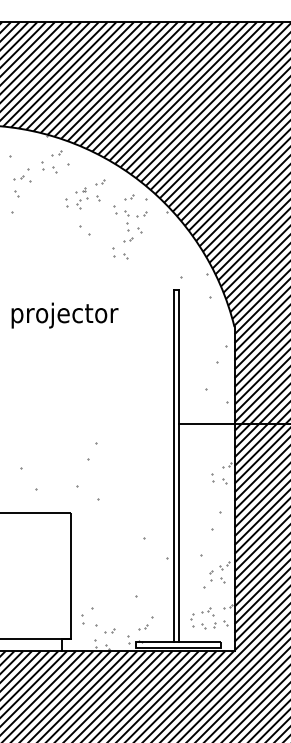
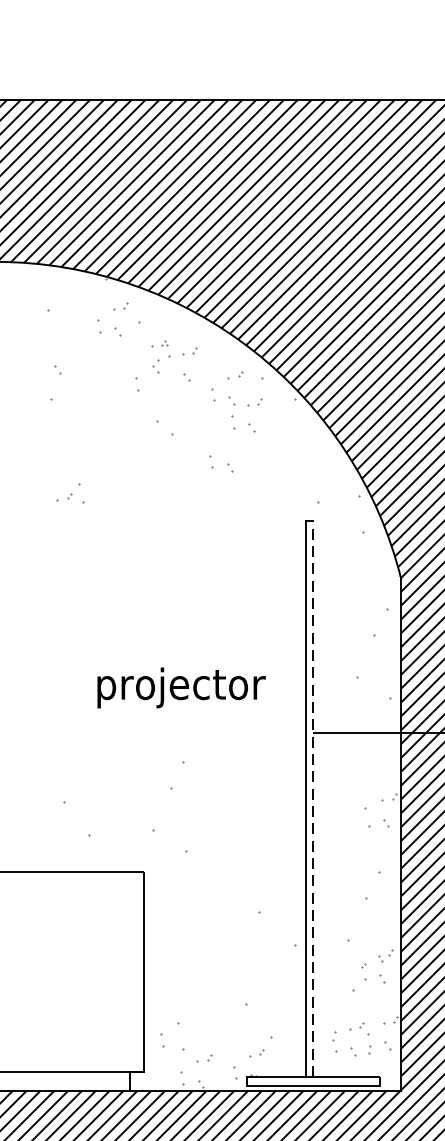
part: (22, 175) -> (70, 493), moved
part: (81, 198) -> (160, 356), moved
part: (128, 239) -> (234, 441), removed
text: (64, 315) -> (180, 687), moved
line: (178, 465) -> (313, 798), solid -> dashed
part: (212, 477) -> (366, 817), size x1.6

